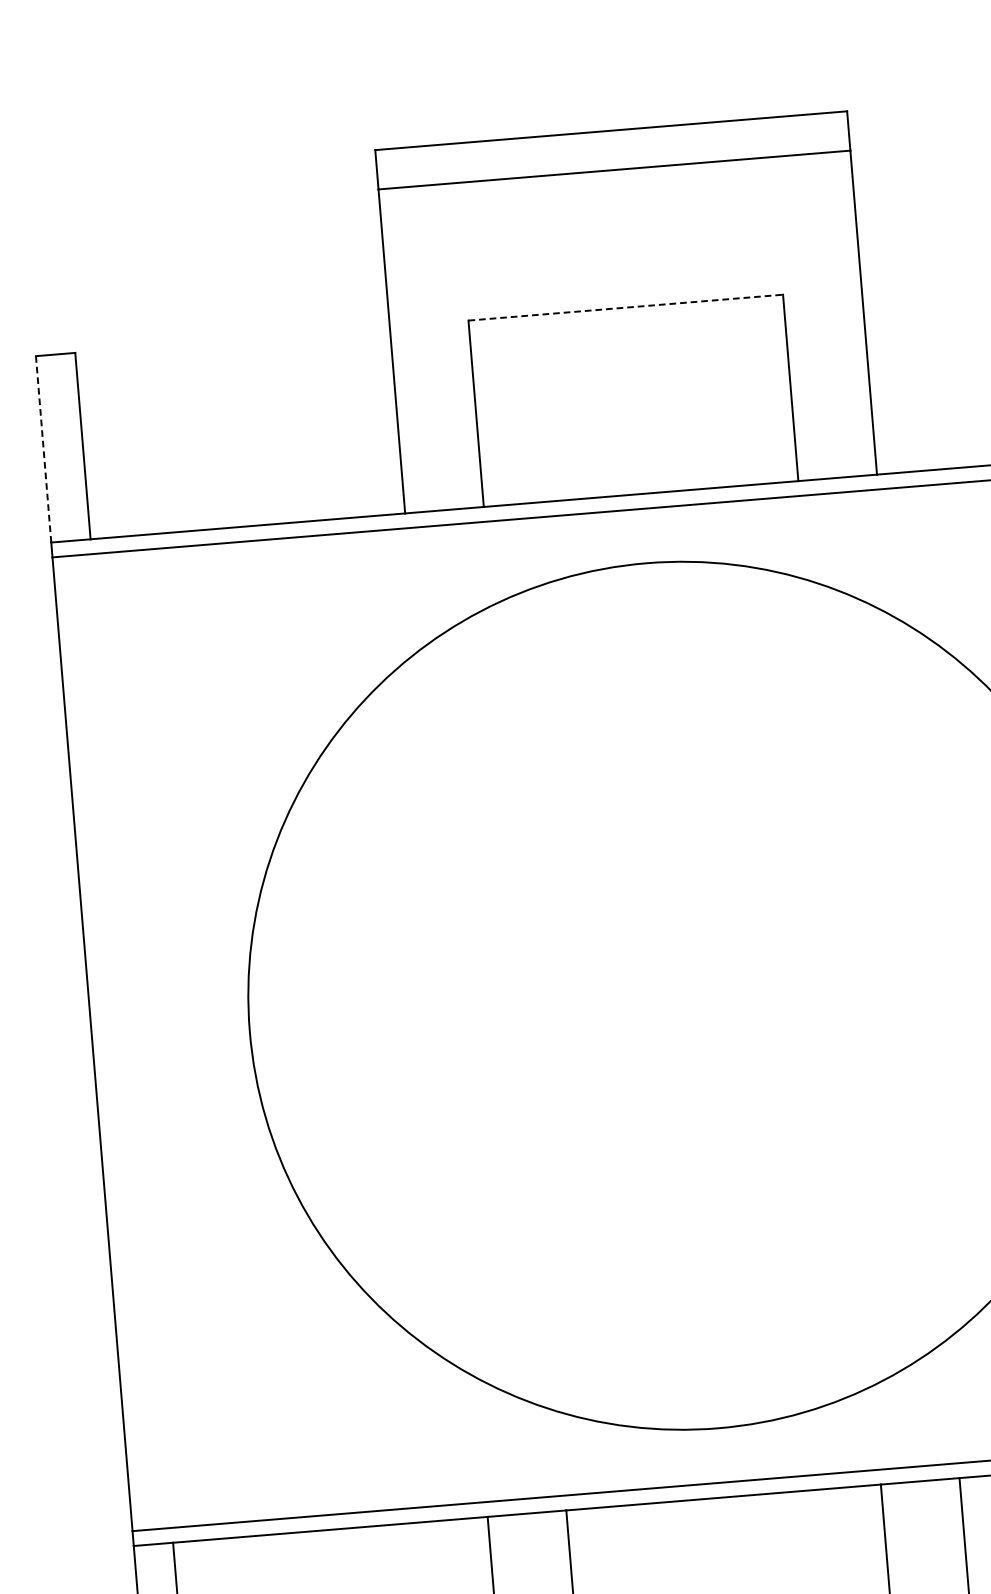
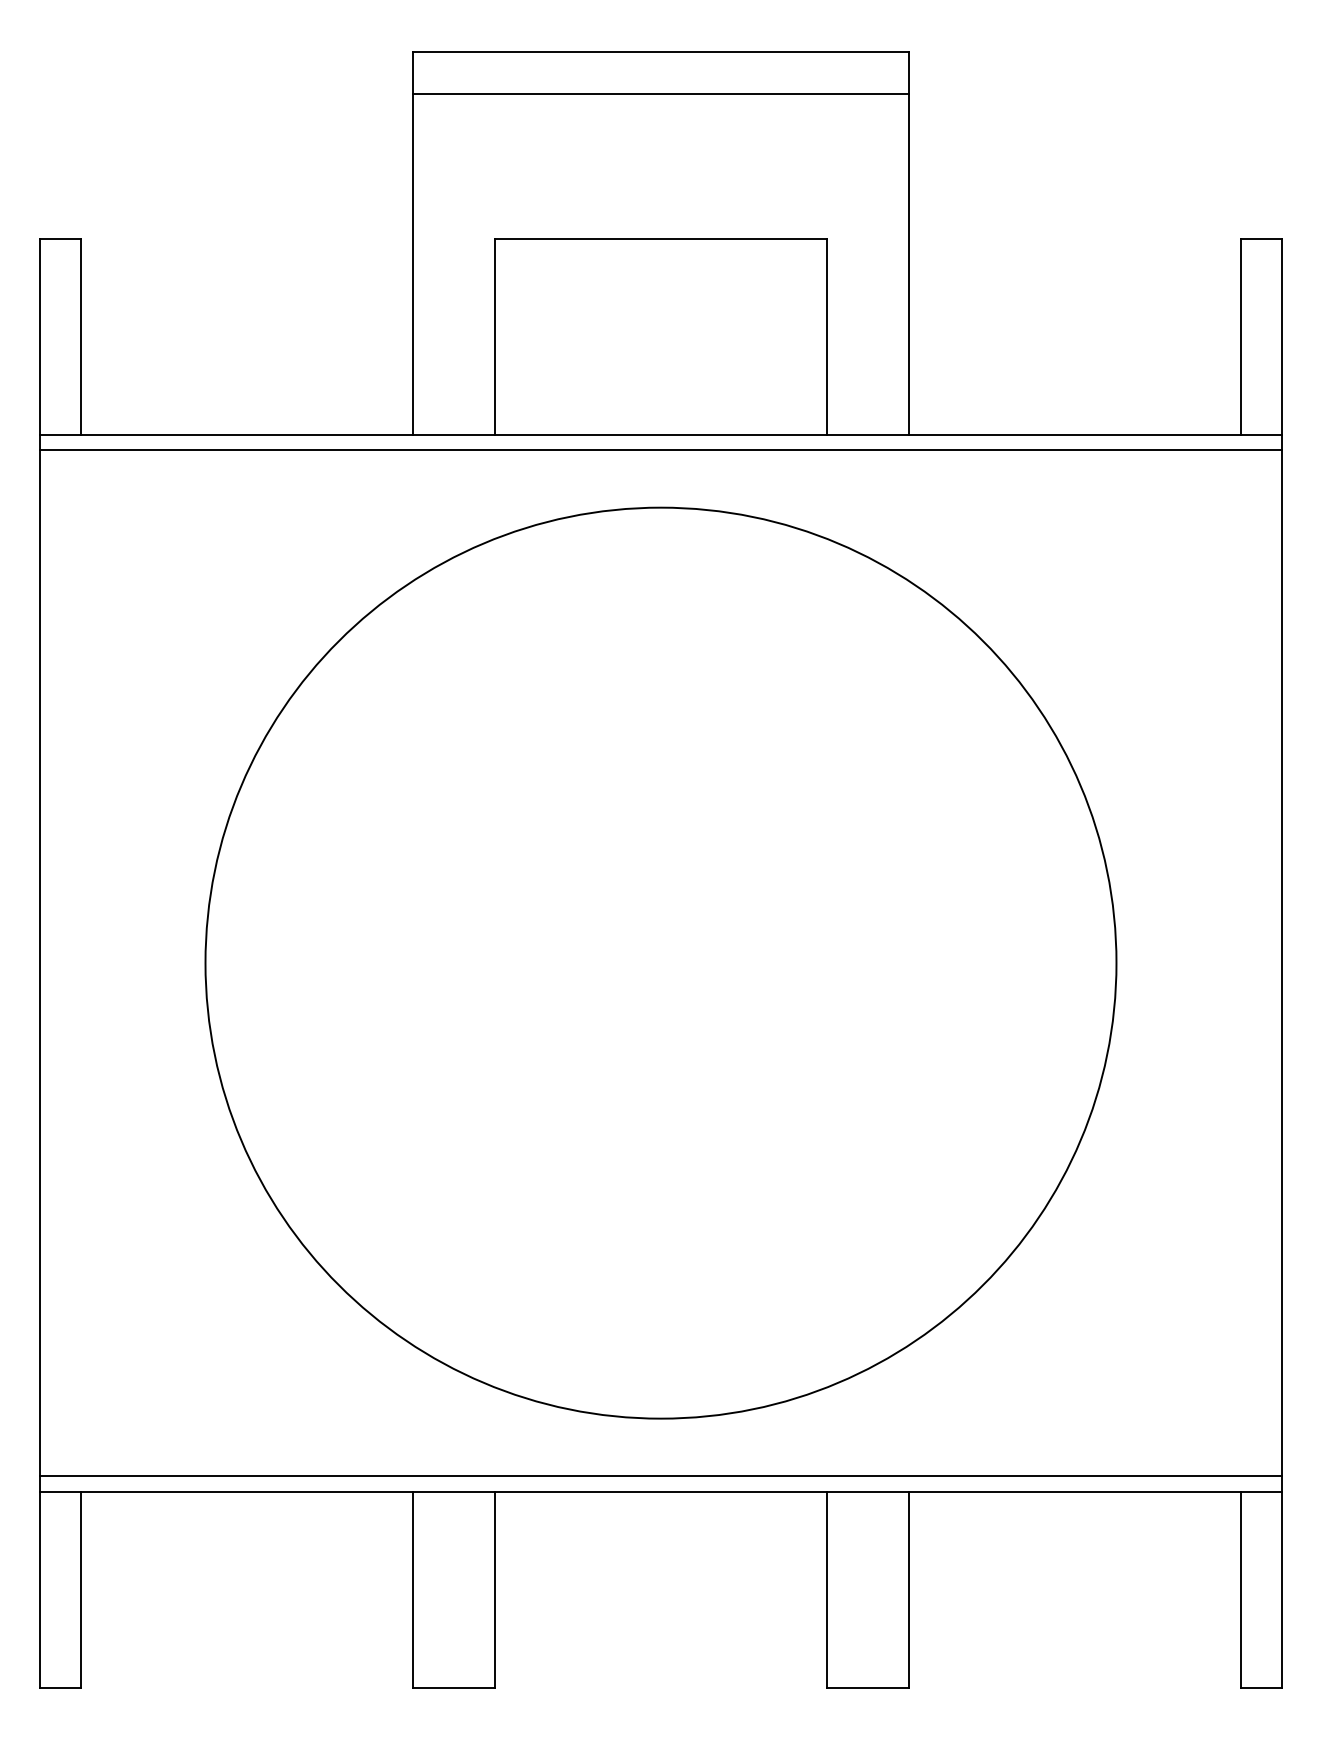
line: (626, 307) -> (661, 238), dashed -> solid
line: (43, 450) -> (39, 337), dashed -> solid

